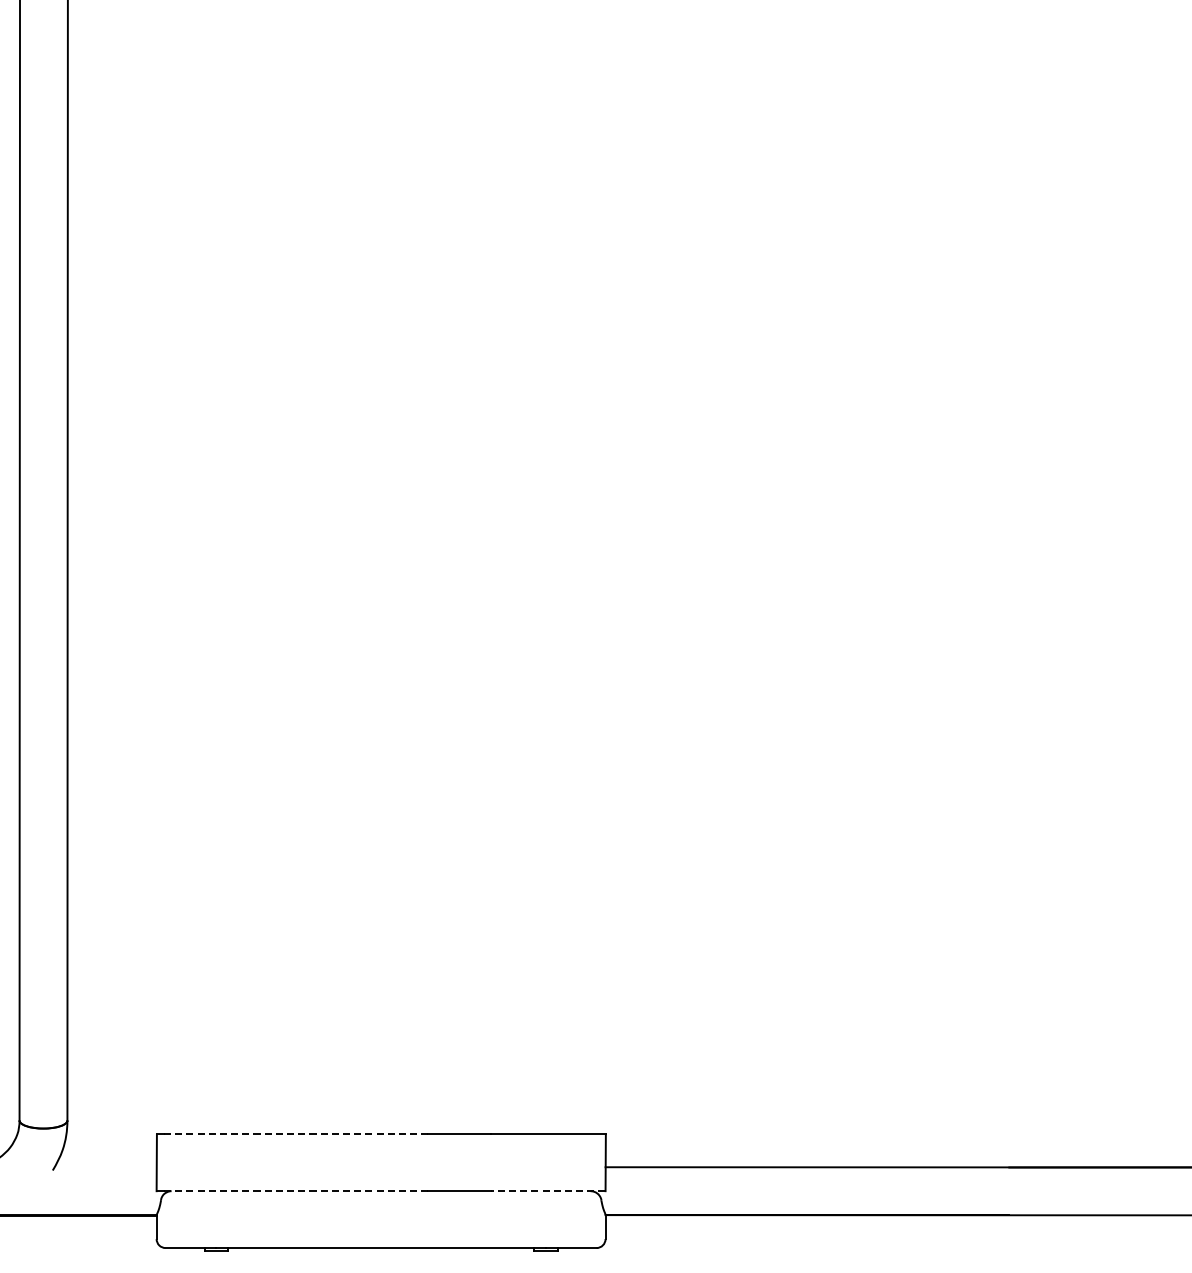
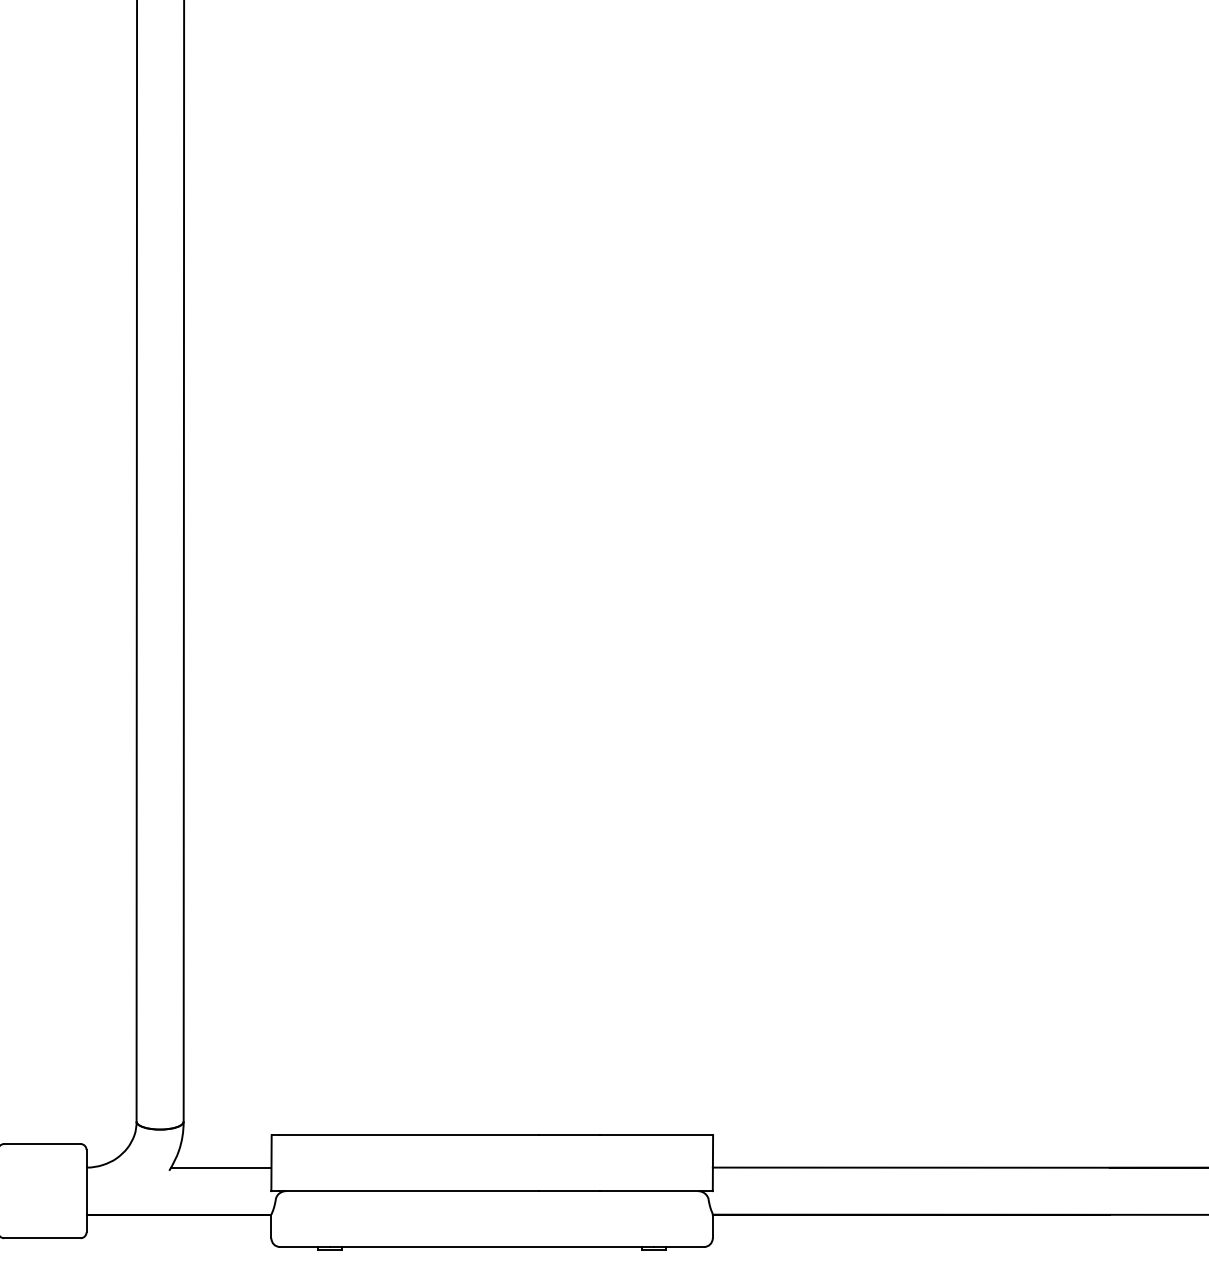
line: (296, 1134) -> (408, 1135), dashed -> solid
line: (105, 1167) -> (221, 1167), added
line: (296, 1191) -> (408, 1191), dashed -> solid
line: (547, 1191) -> (655, 1191), dashed -> solid

